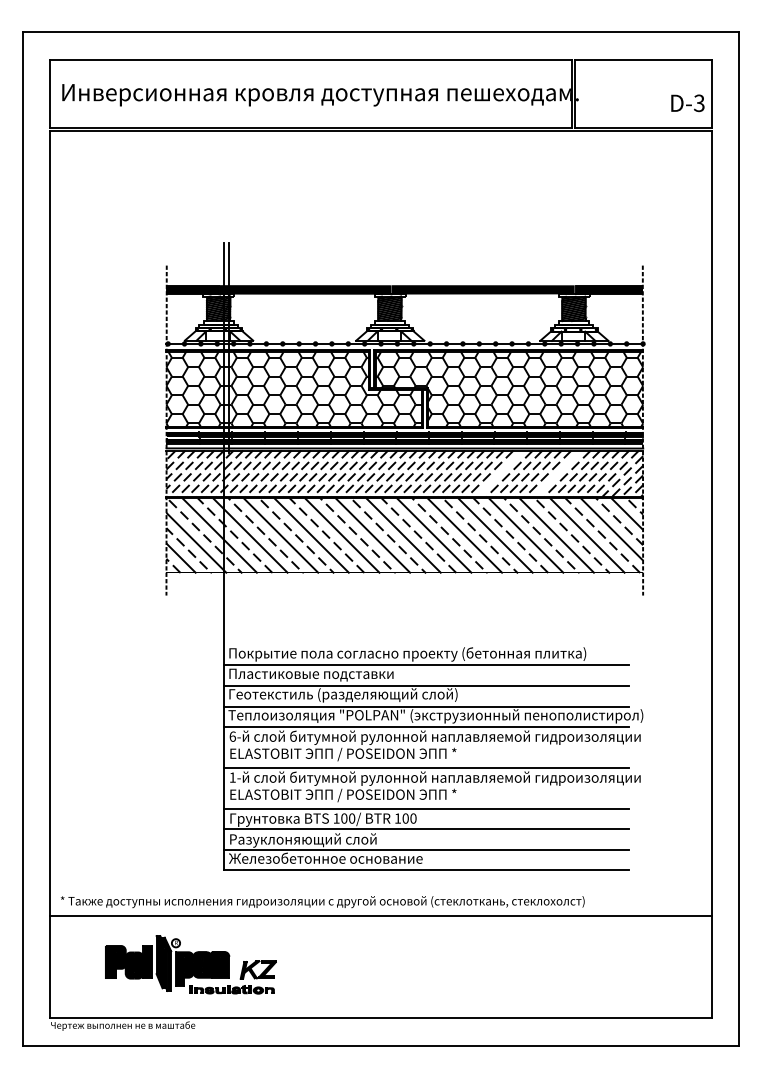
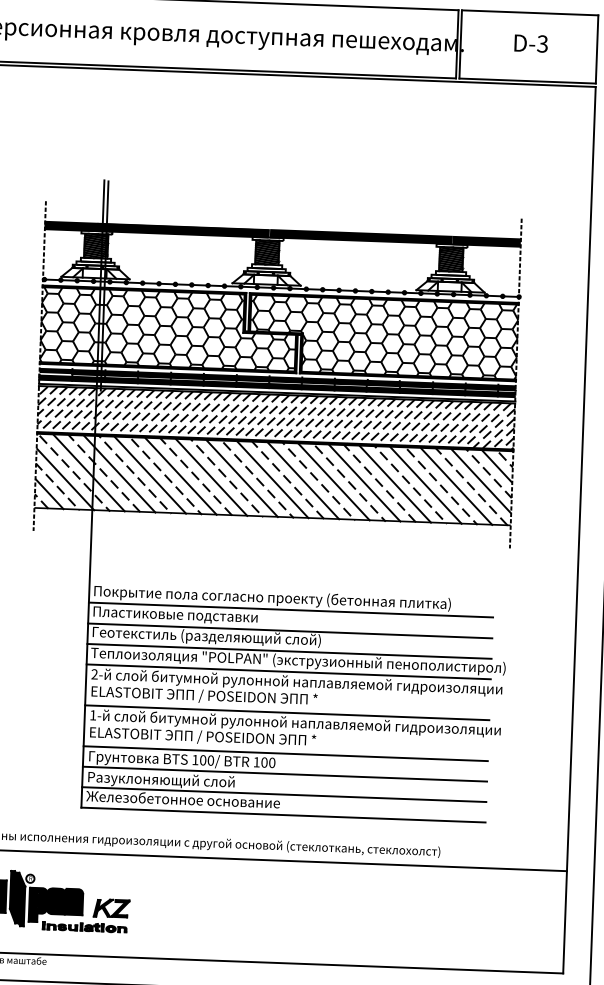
text: (687, 103) -> (530, 43), moved
line: (500, 473) -> (371, 421), added
line: (558, 473) -> (429, 423), added
text: (232, 736) -> (94, 674), 6- -> 2-

